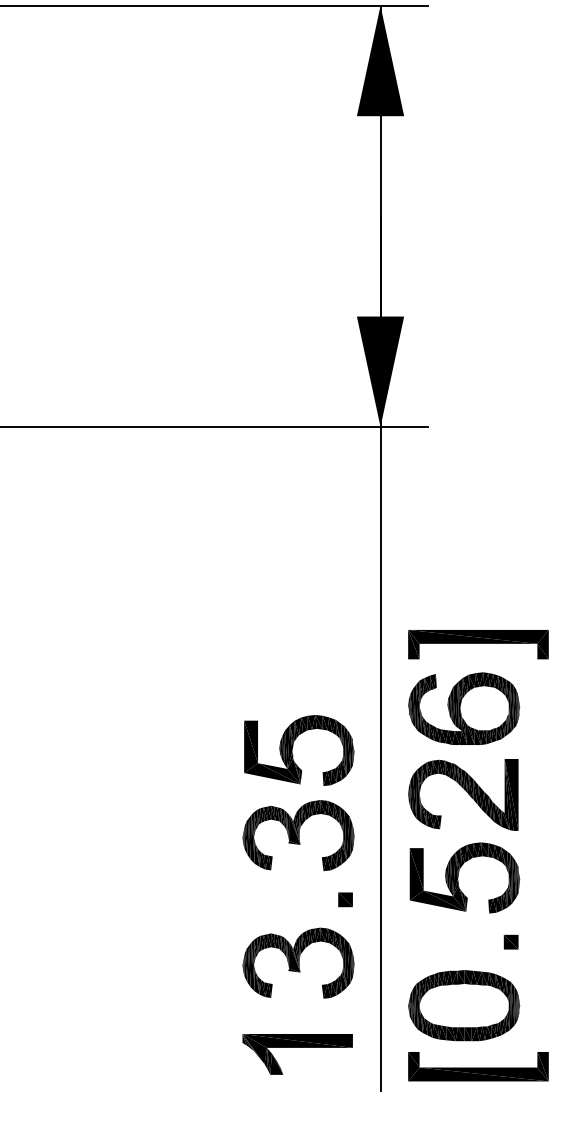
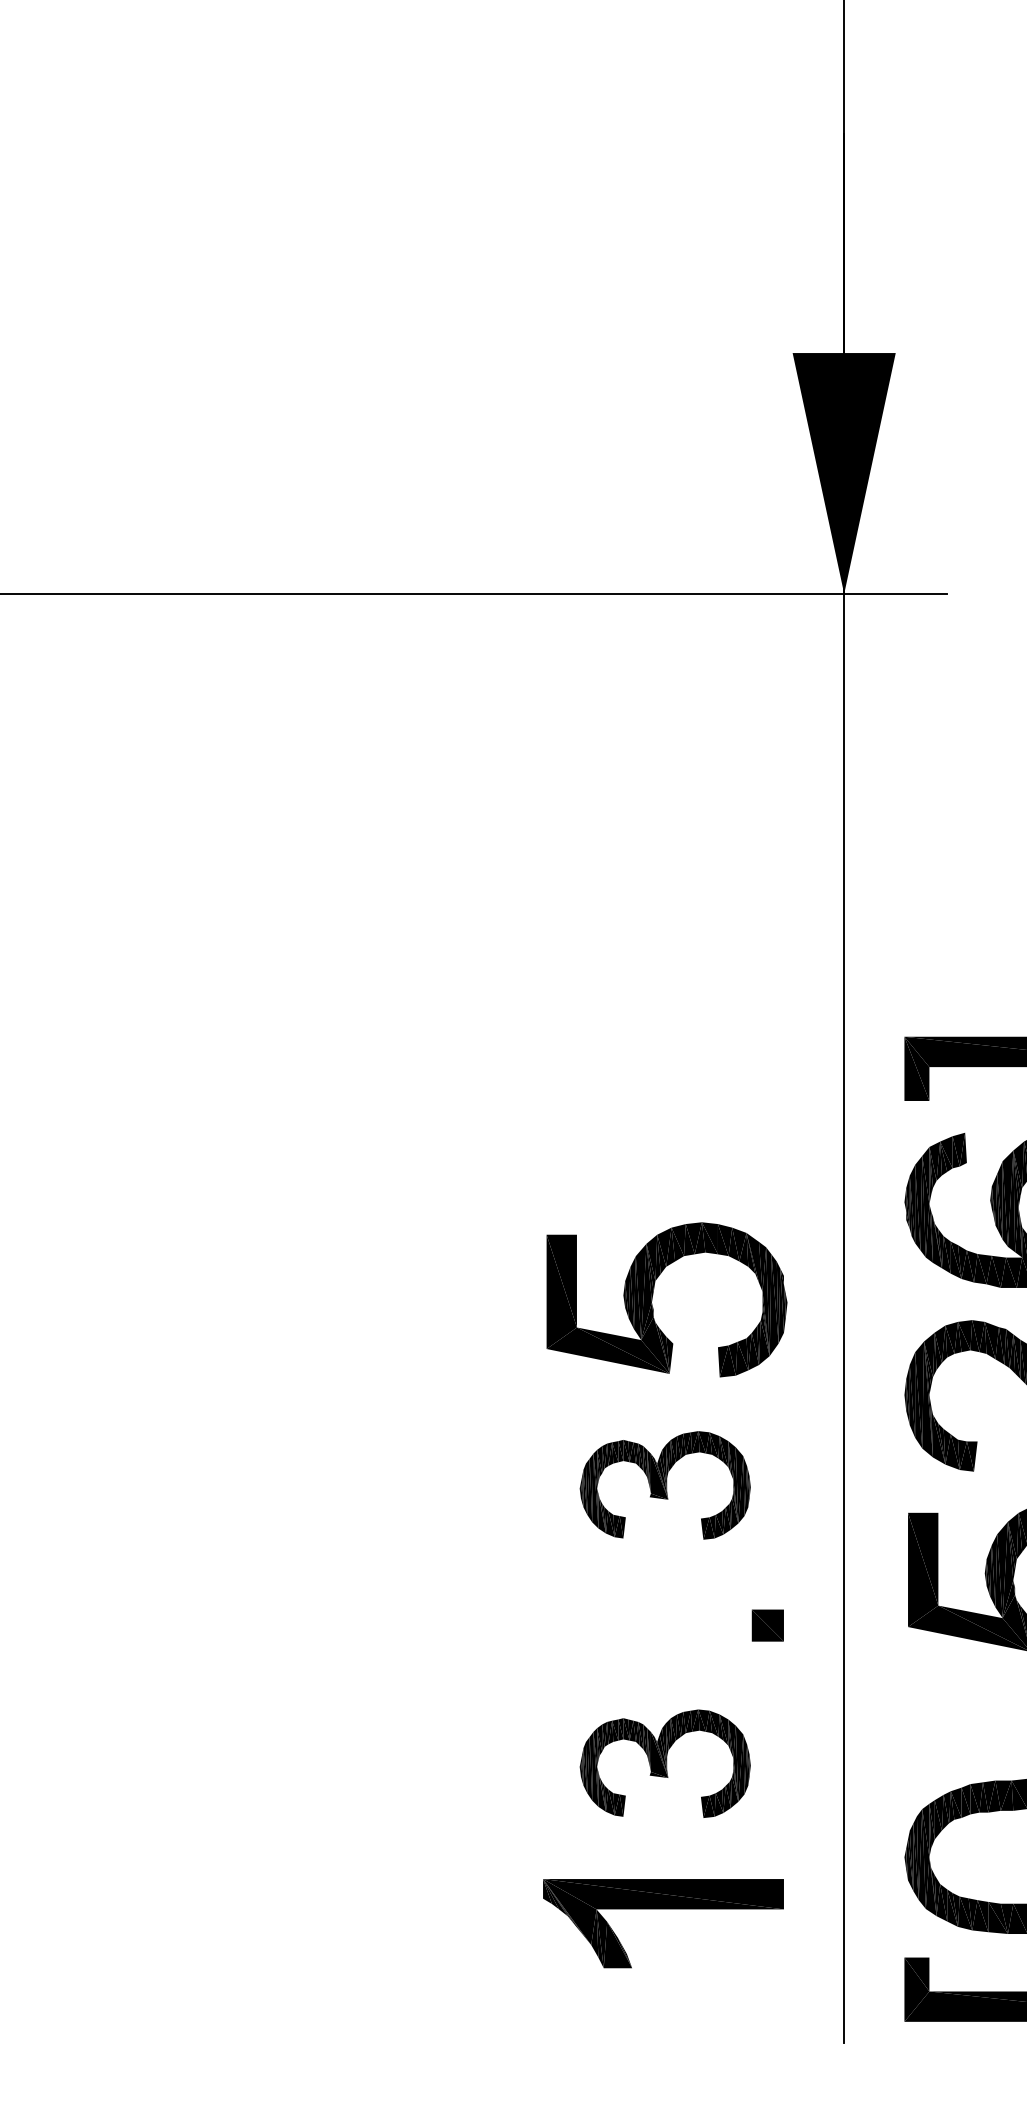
part: (298, 835) -> (665, 1485), size x0.7
part: (298, 962) -> (665, 1762), size x0.7
part: (297, 1047) -> (663, 1908), moved

